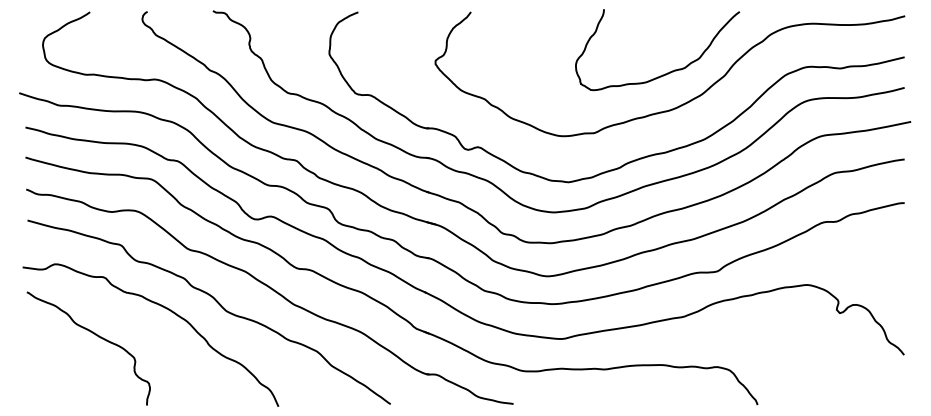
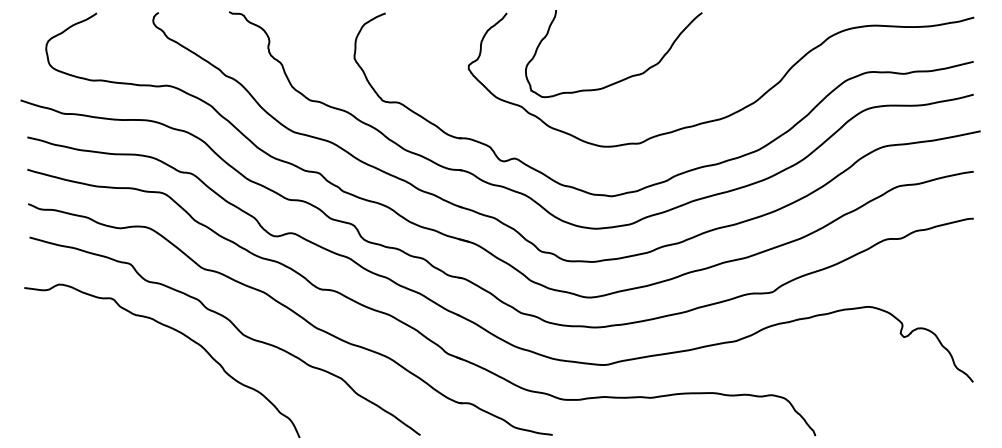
curve: (666, 72) -> (623, 78), moved
curve: (97, 336) -> (104, 362), removed

